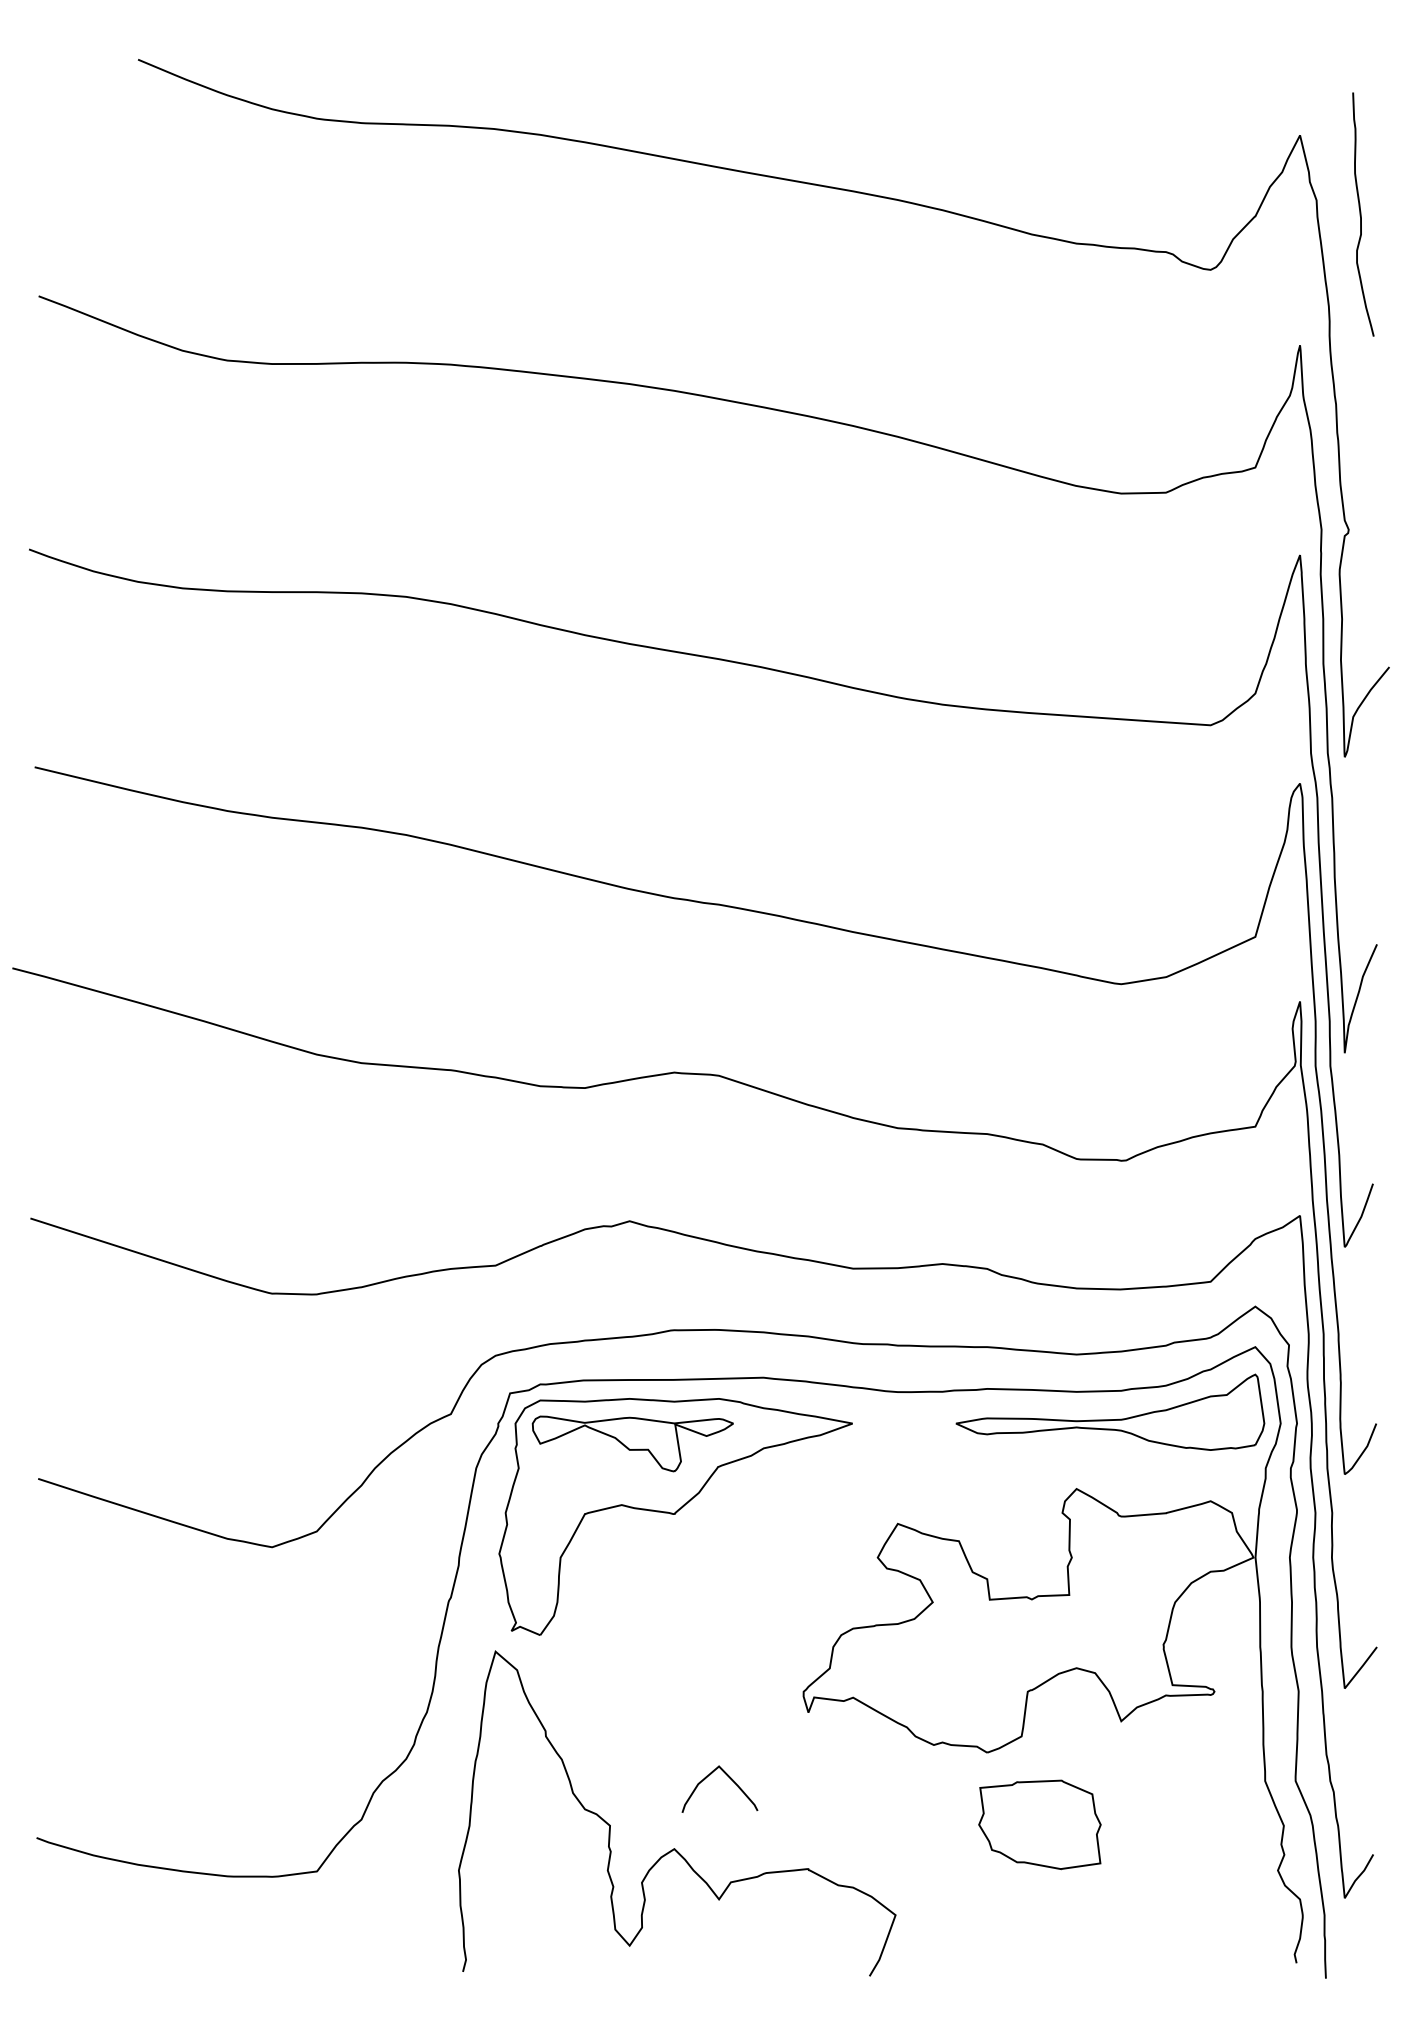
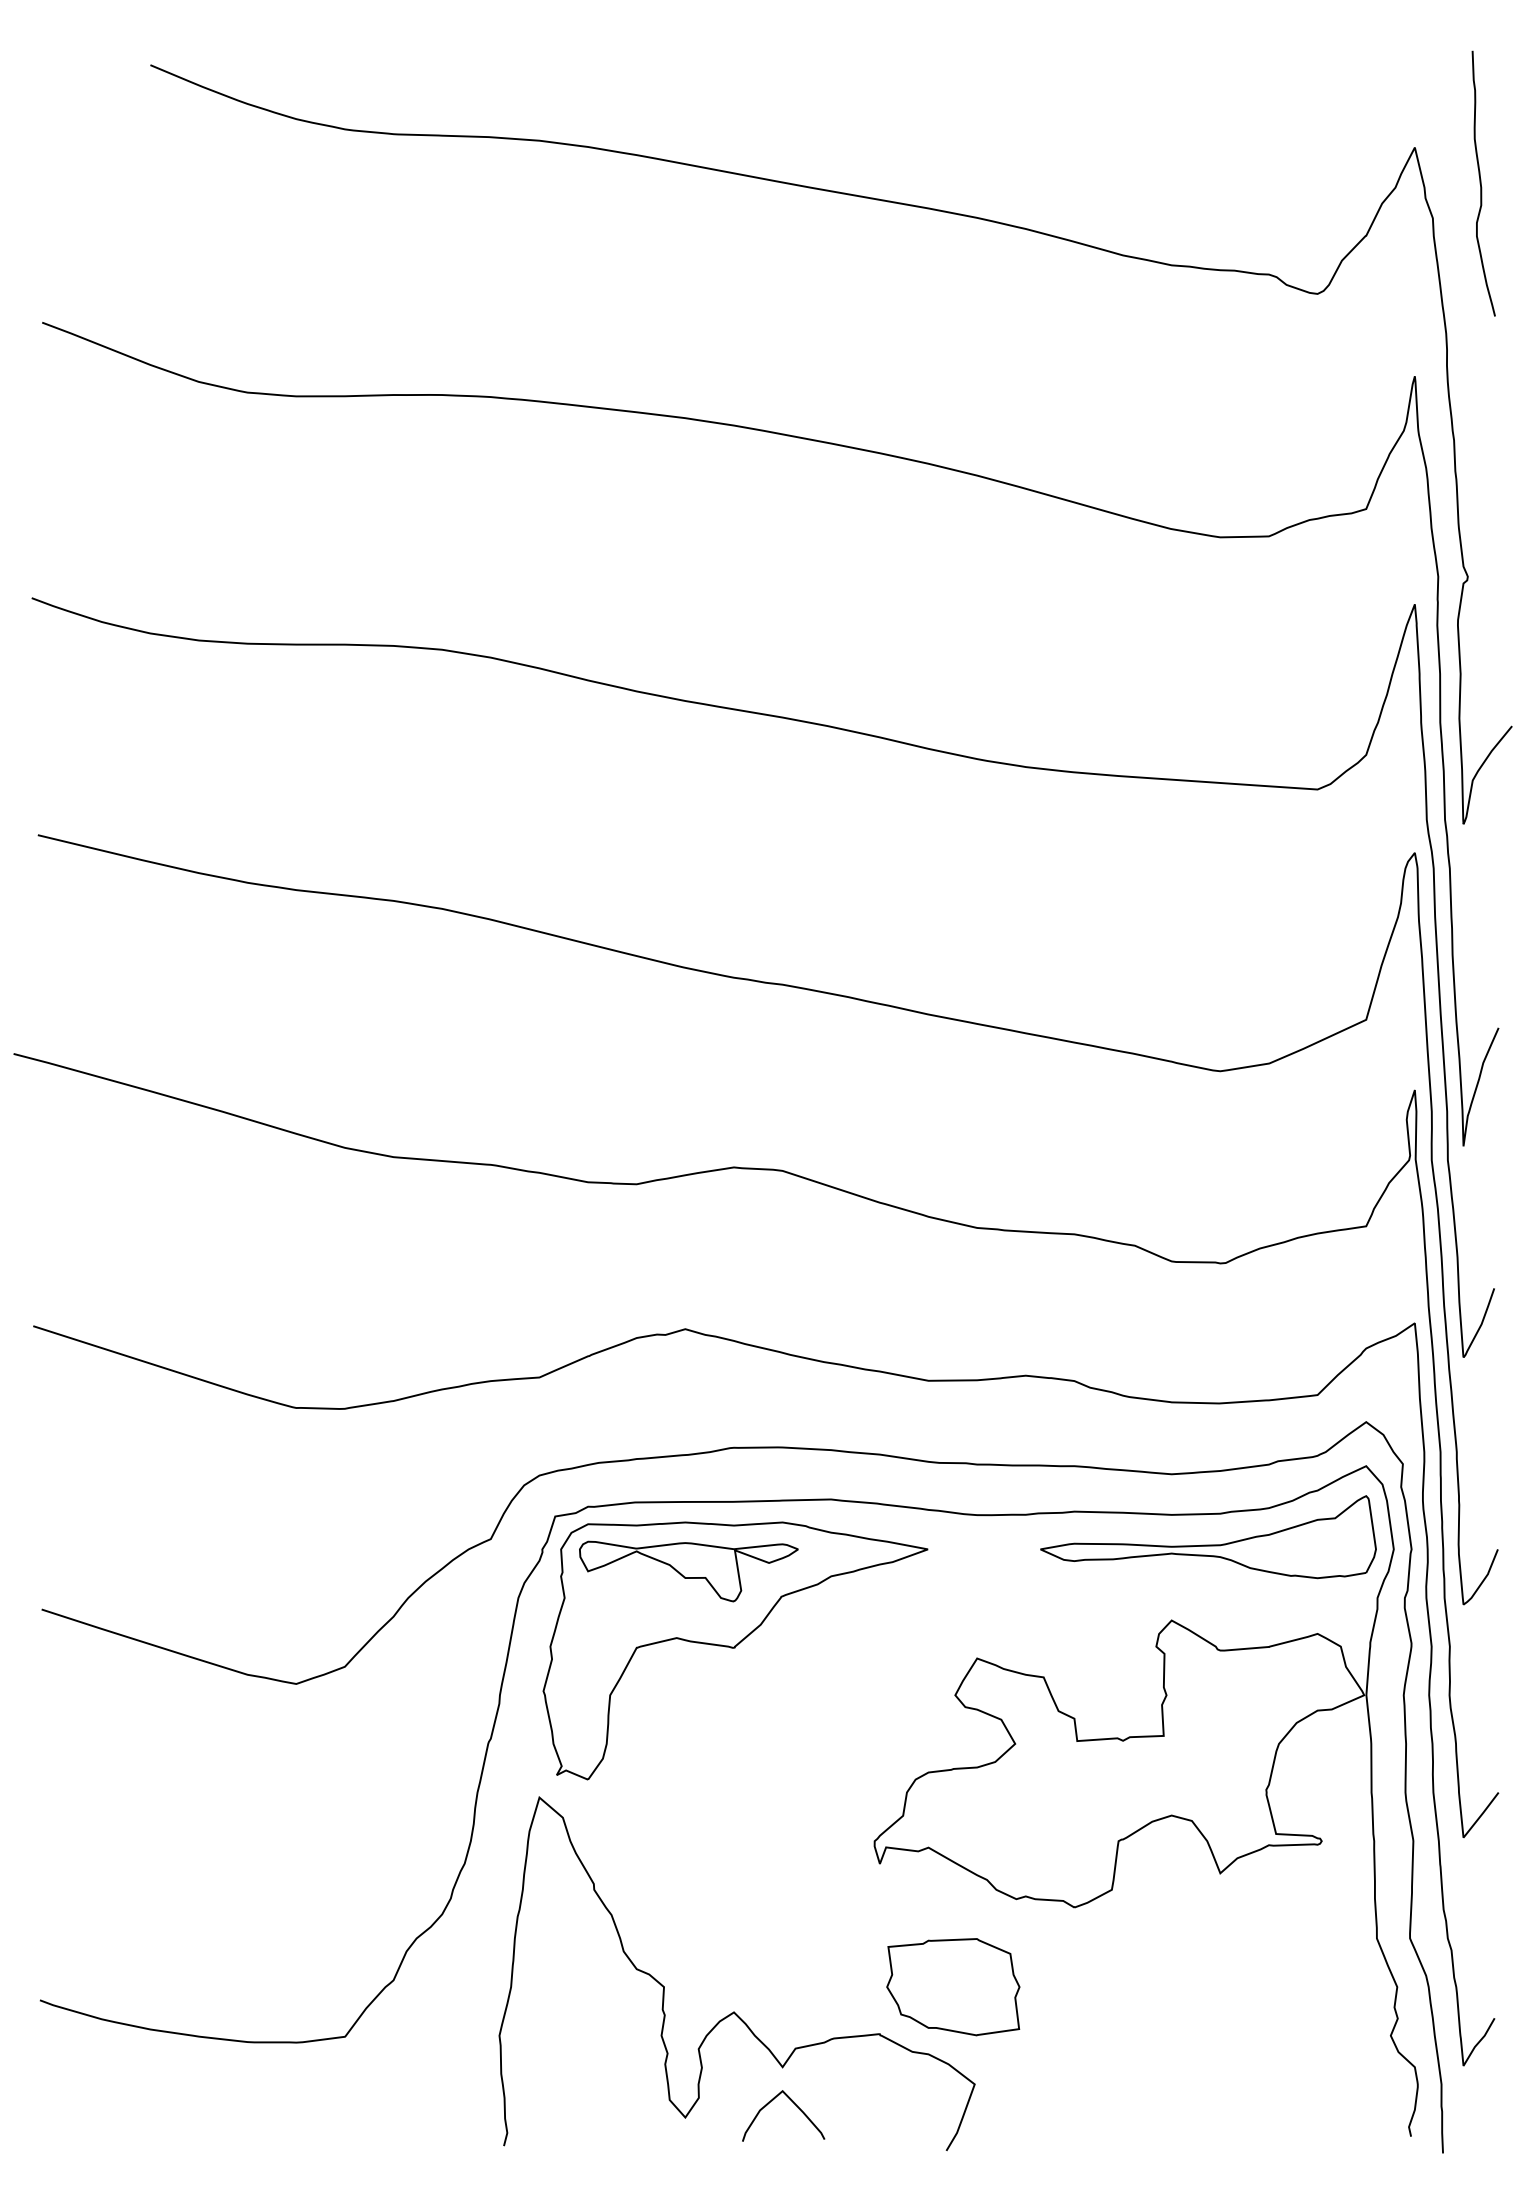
curve: (1361, 214) -> (1481, 183), moved
curve: (729, 1778) -> (793, 2104), moved
part: (1039, 1824) -> (952, 1986), moved

